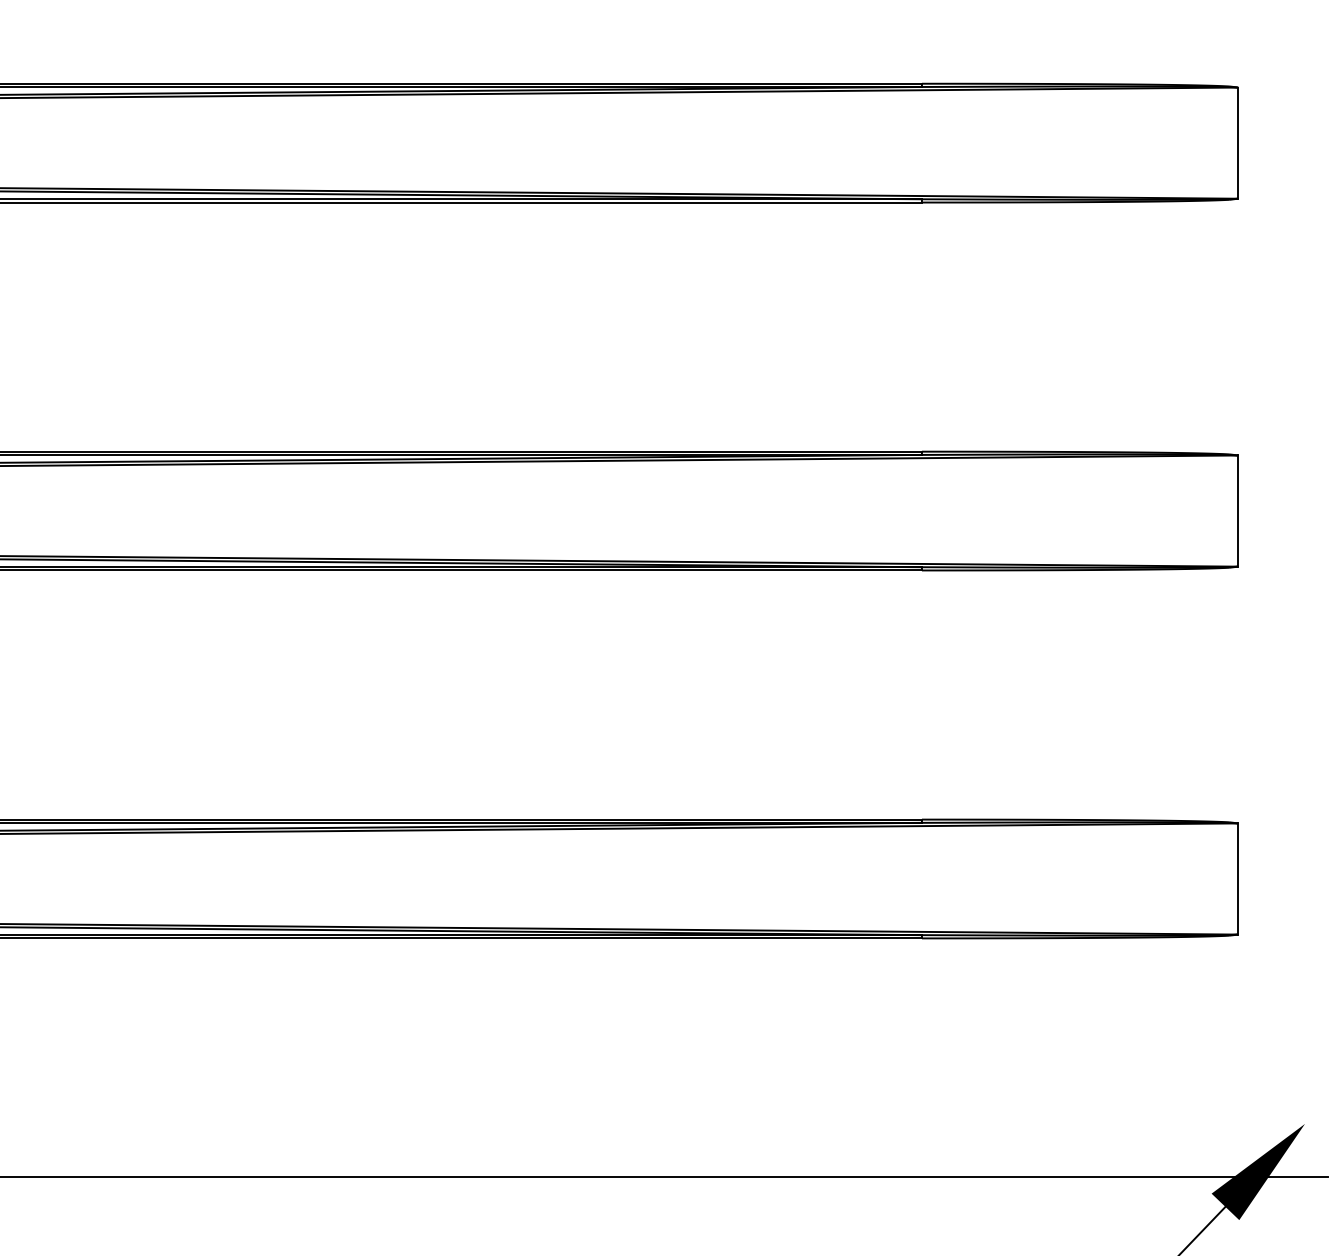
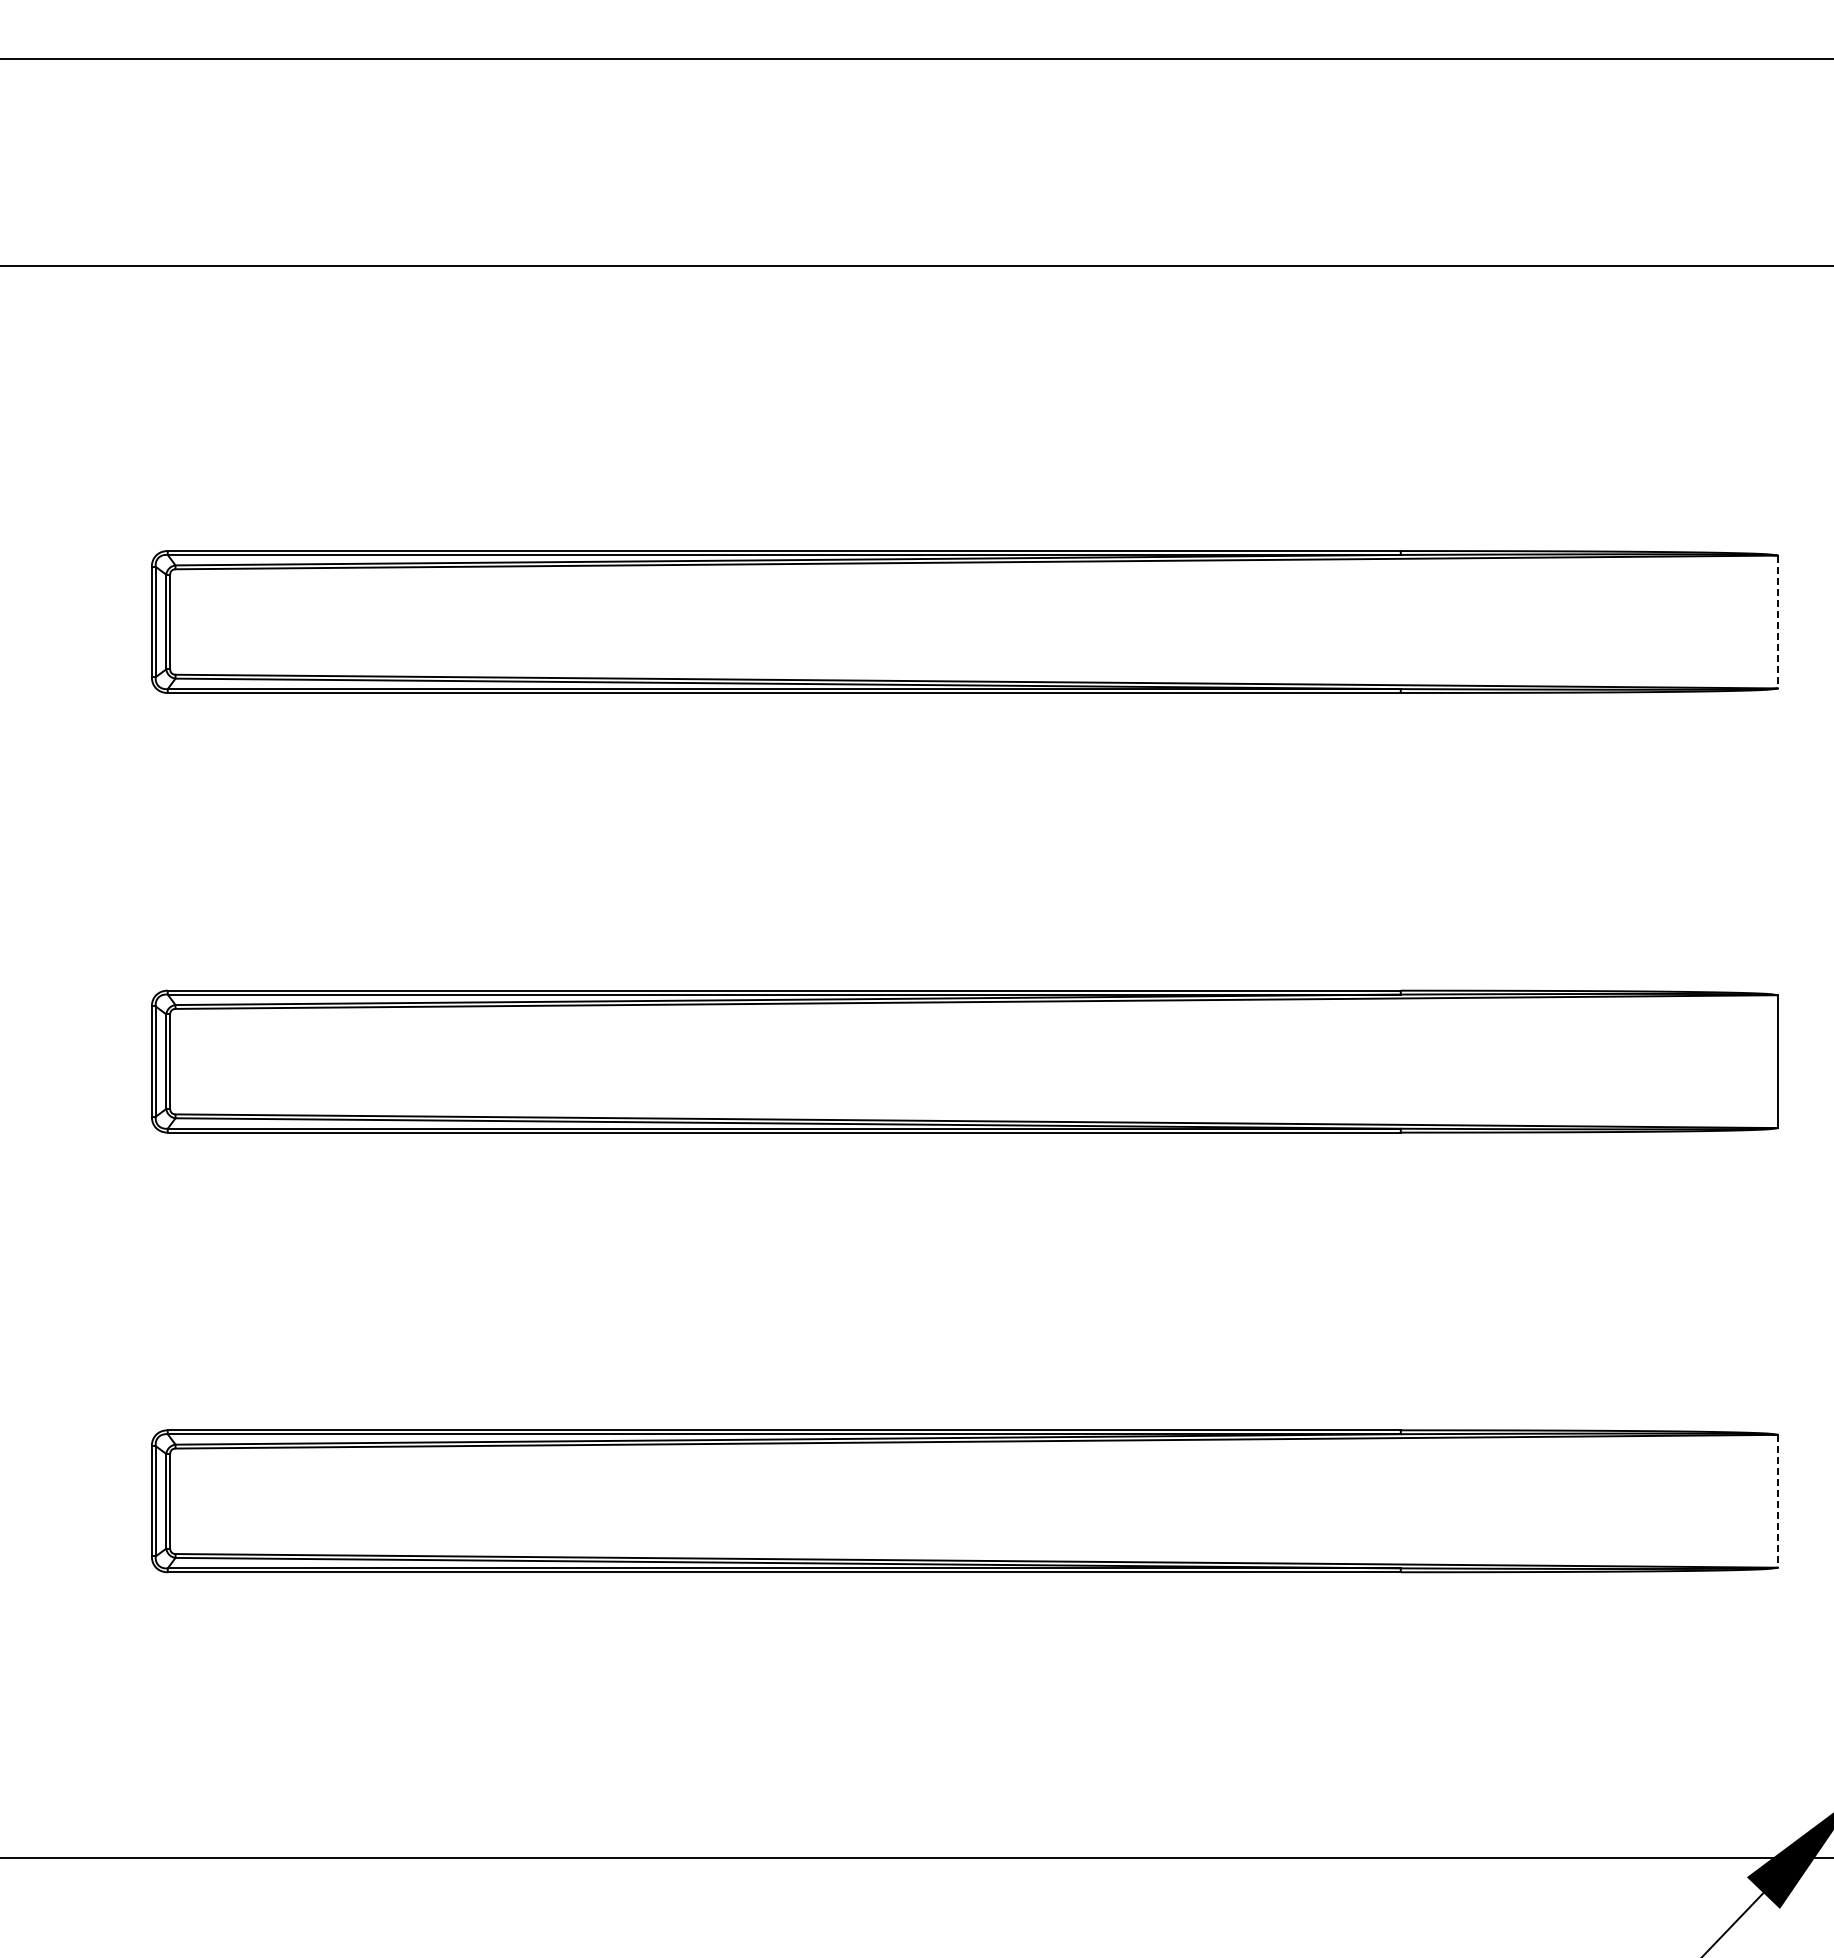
line: (1238, 143) -> (1778, 622), solid -> dashed
line: (1238, 879) -> (1778, 1501), solid -> dashed

